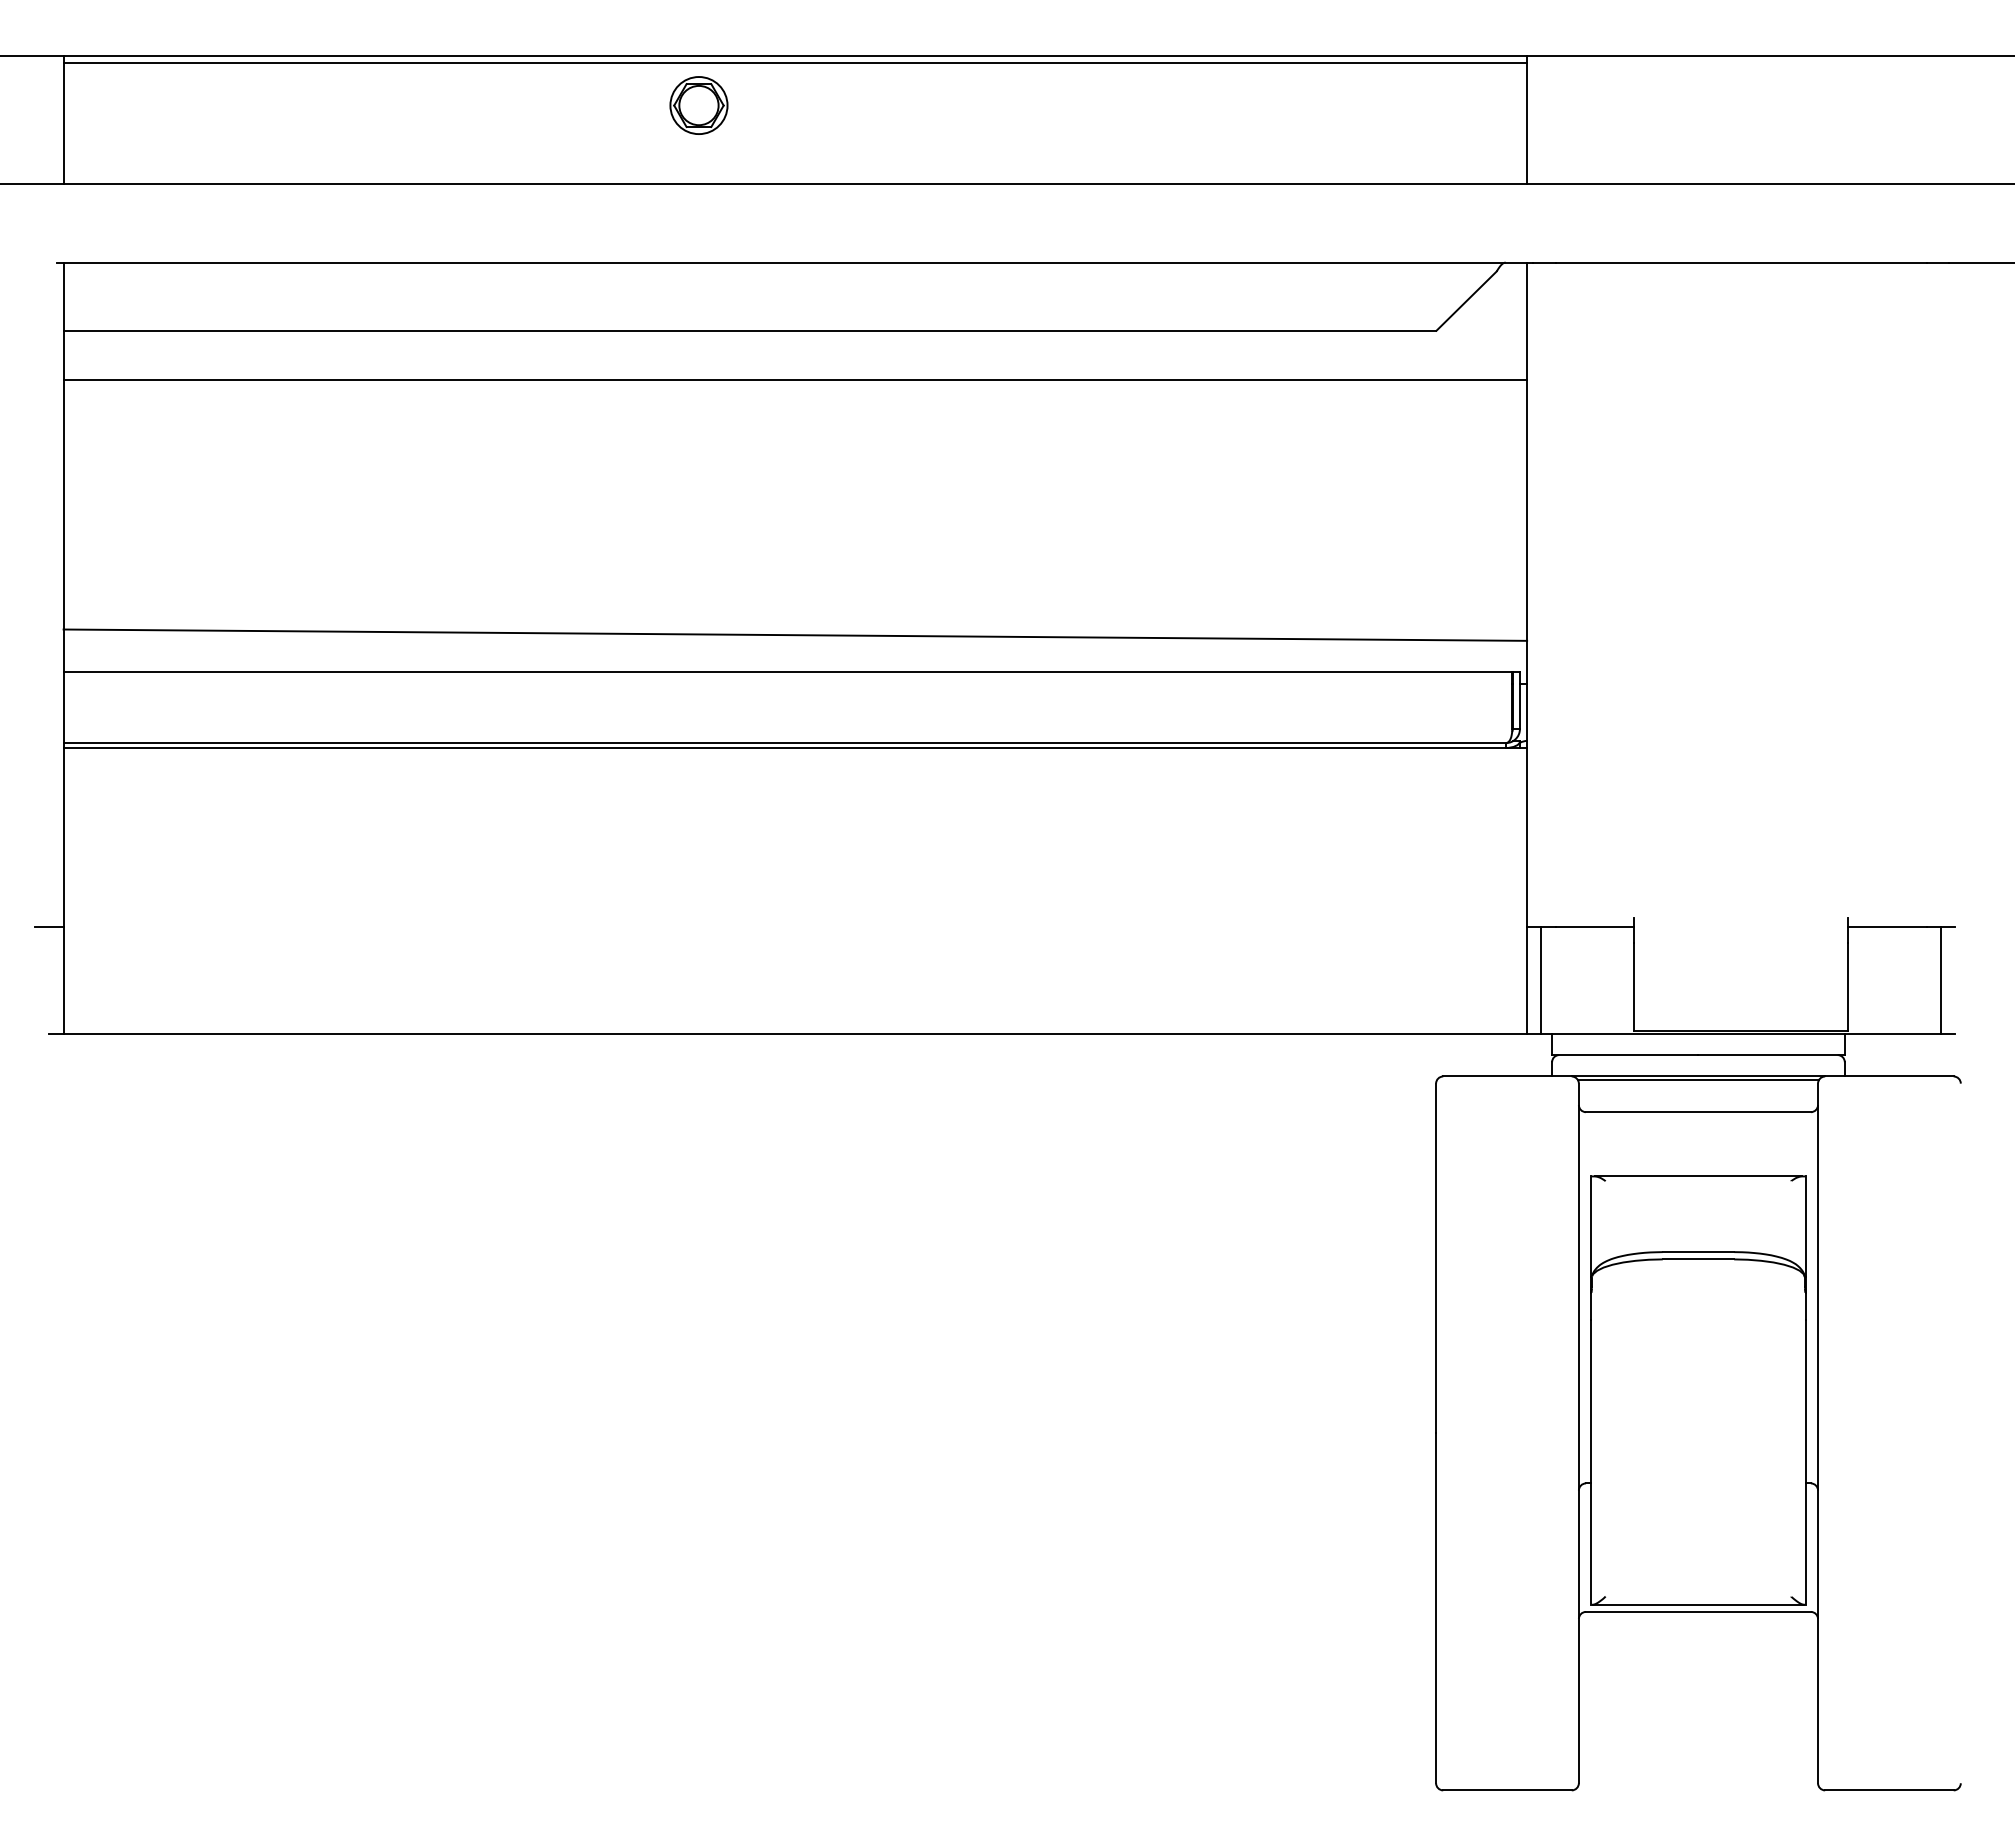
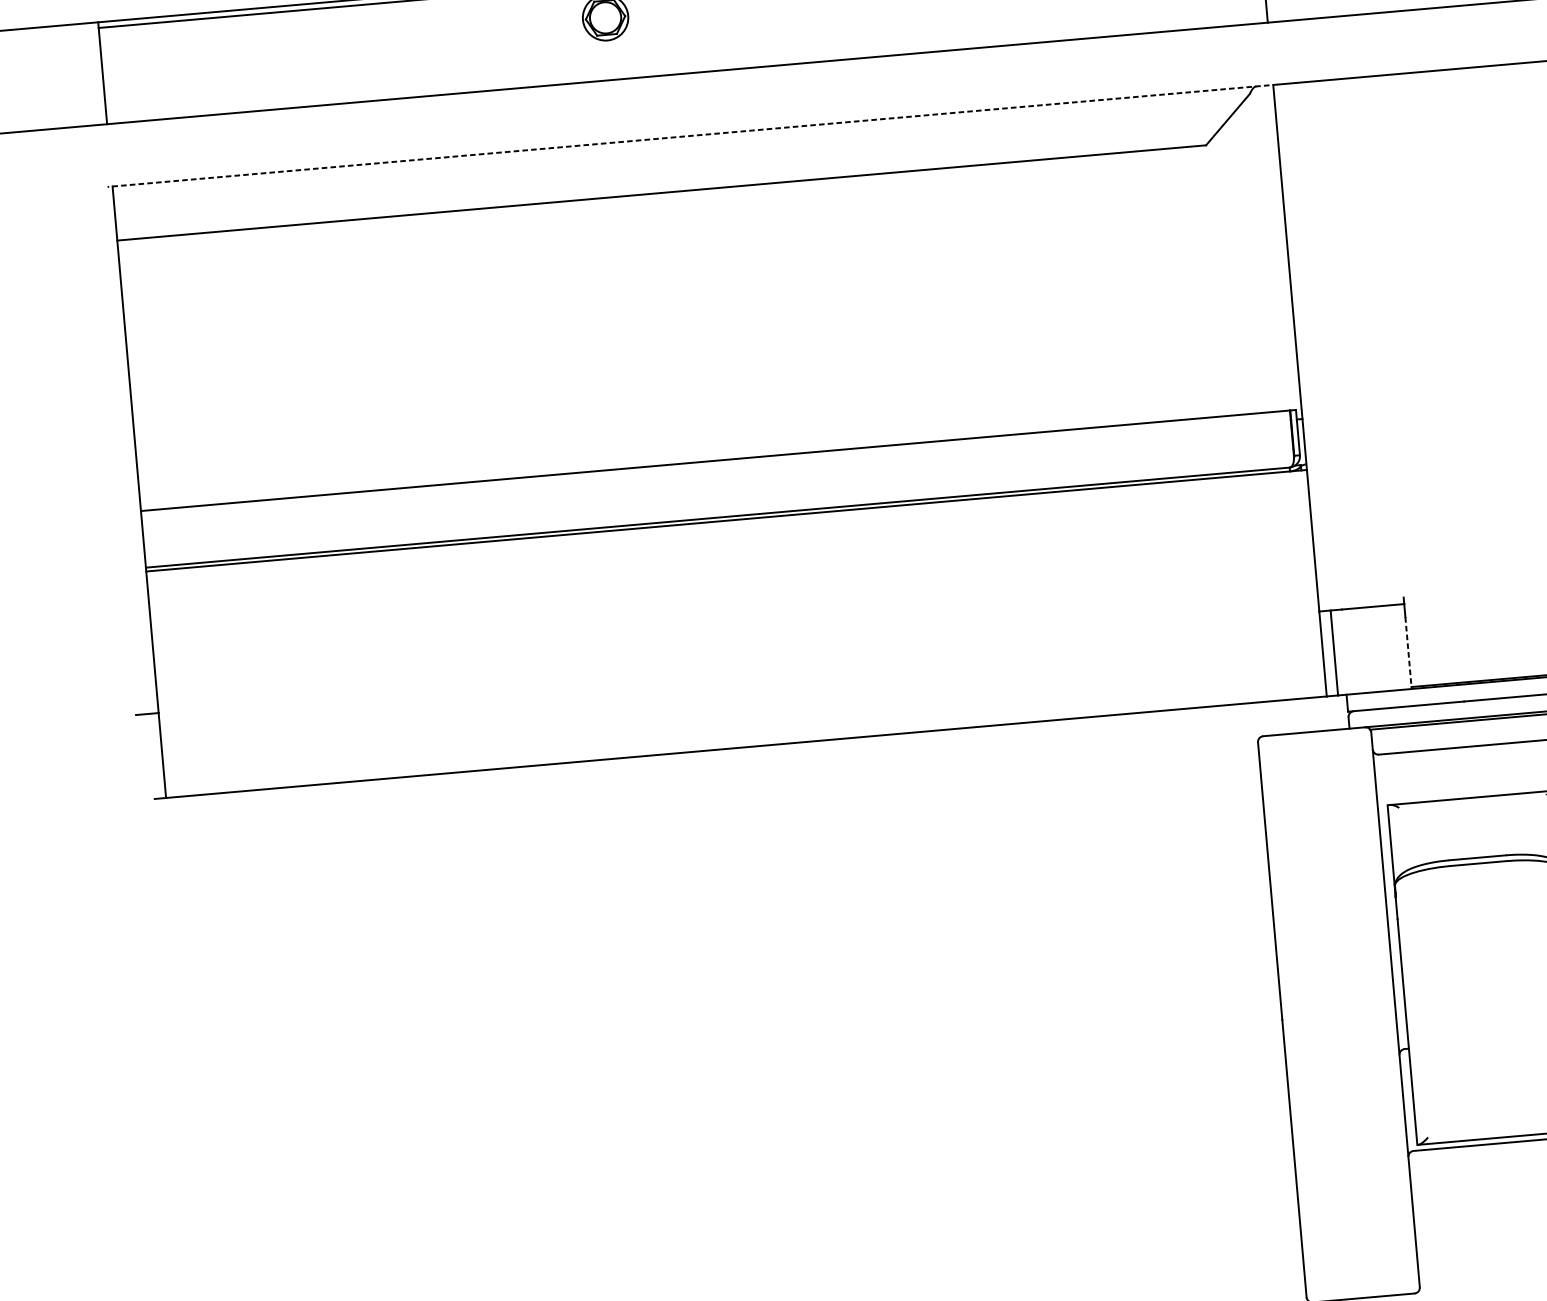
line: (794, 262) -> (692, 135), solid -> dashed
line: (795, 380) -> (701, 229), removed
line: (795, 634) -> (718, 430), removed
line: (1634, 987) -> (1408, 652), solid -> dashed

